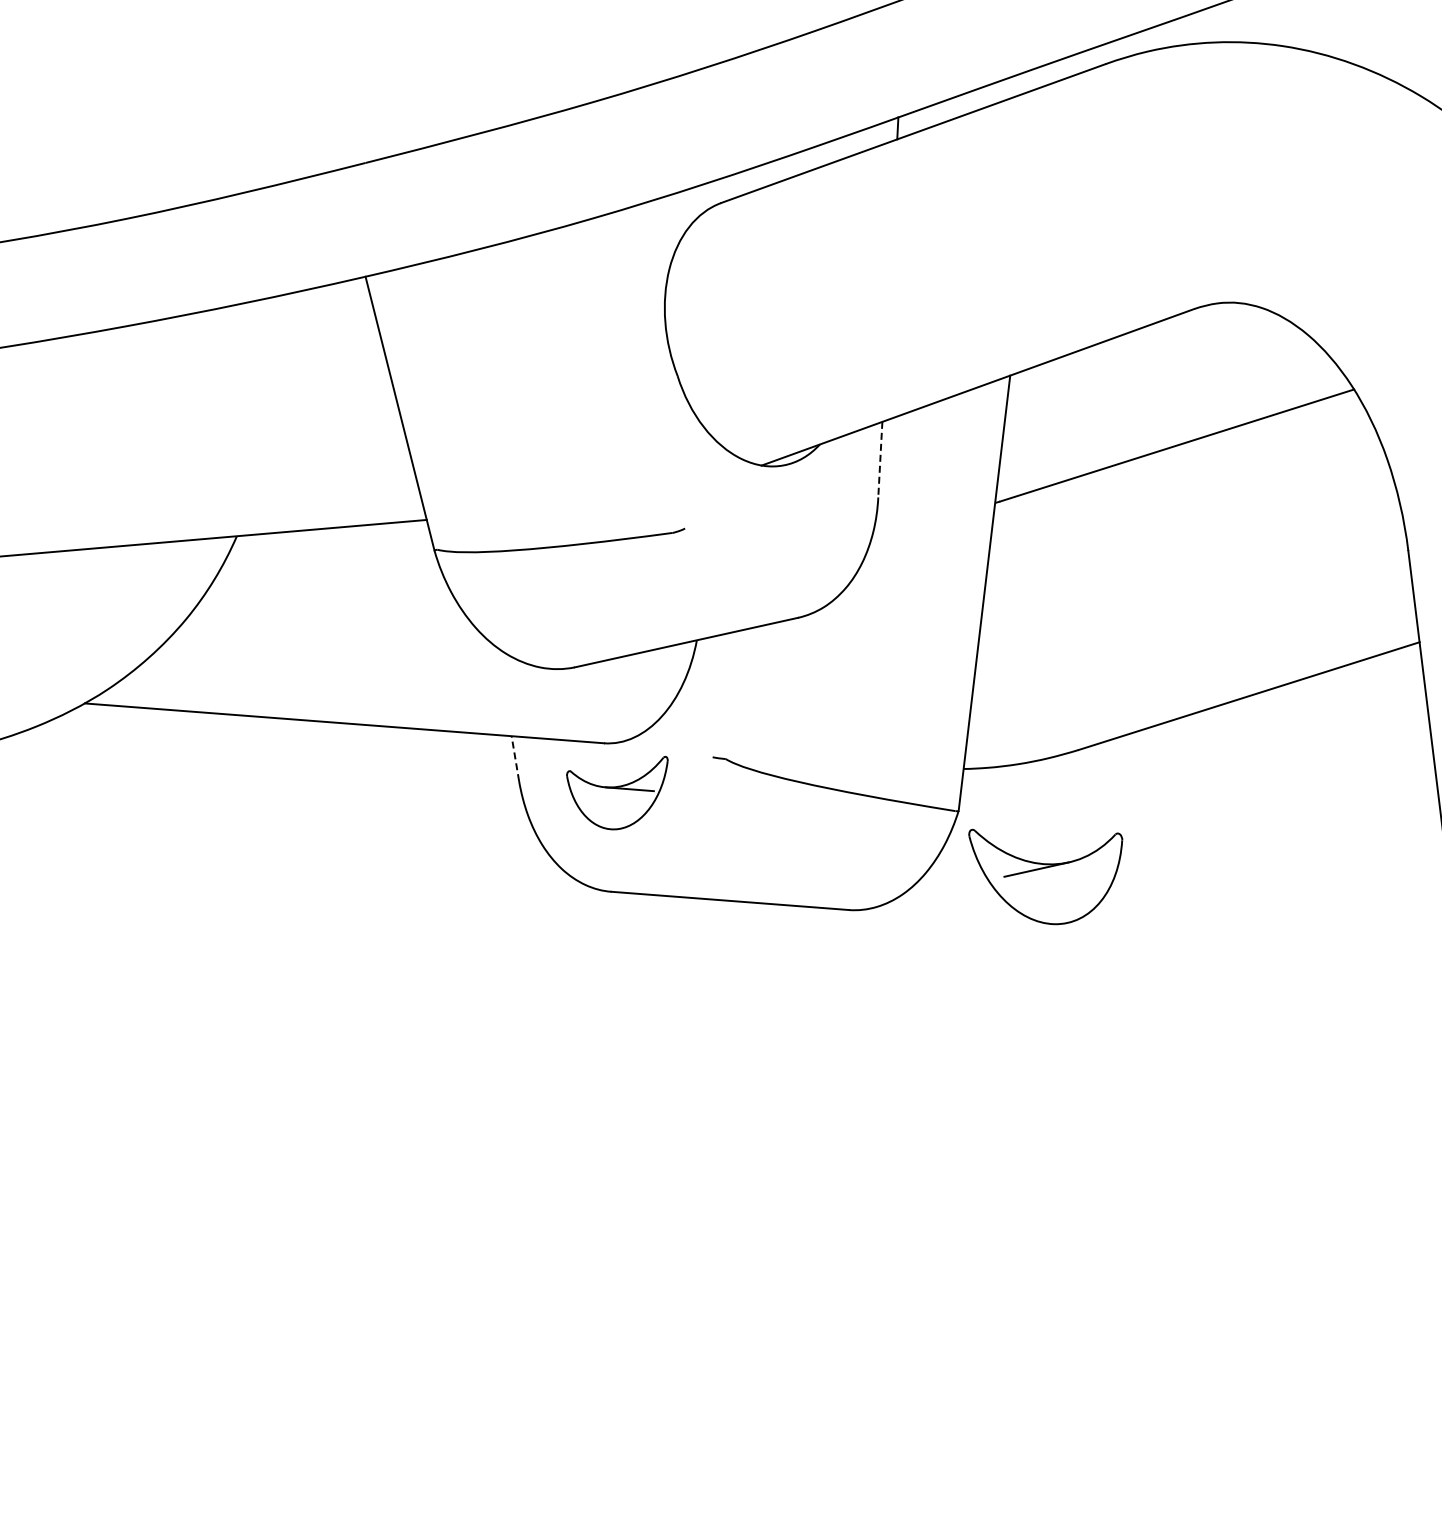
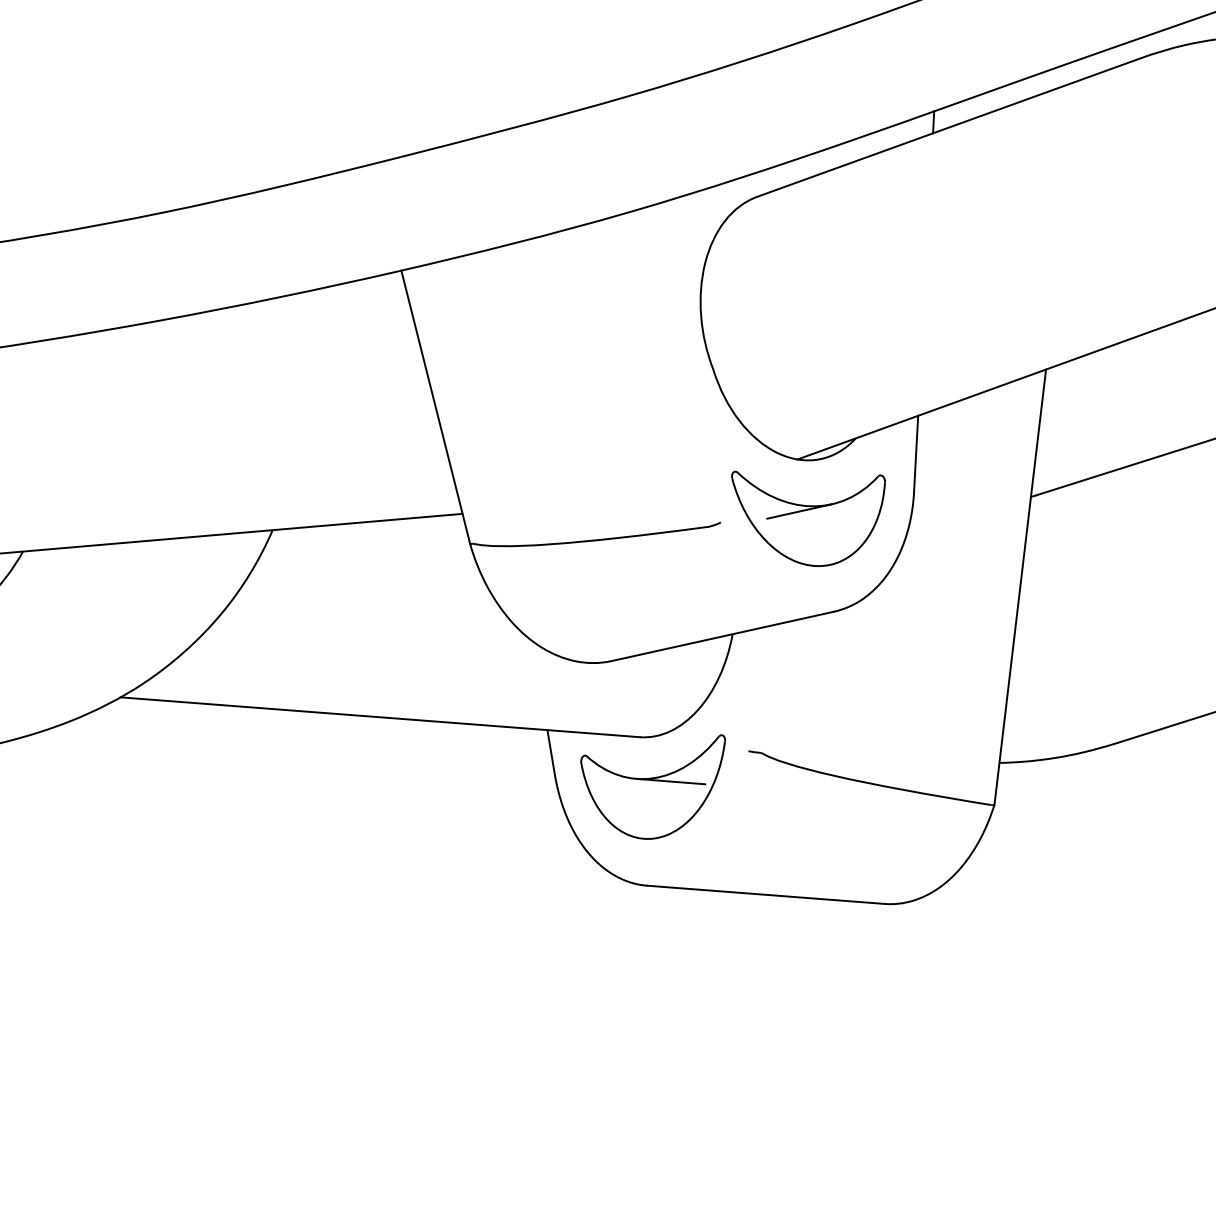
line: (880, 459) -> (916, 453), dashed -> solid
line: (515, 758) -> (551, 752), dashed -> solid
part: (617, 792) -> (653, 786), size x1.43
part: (1045, 876) -> (808, 518), moved

